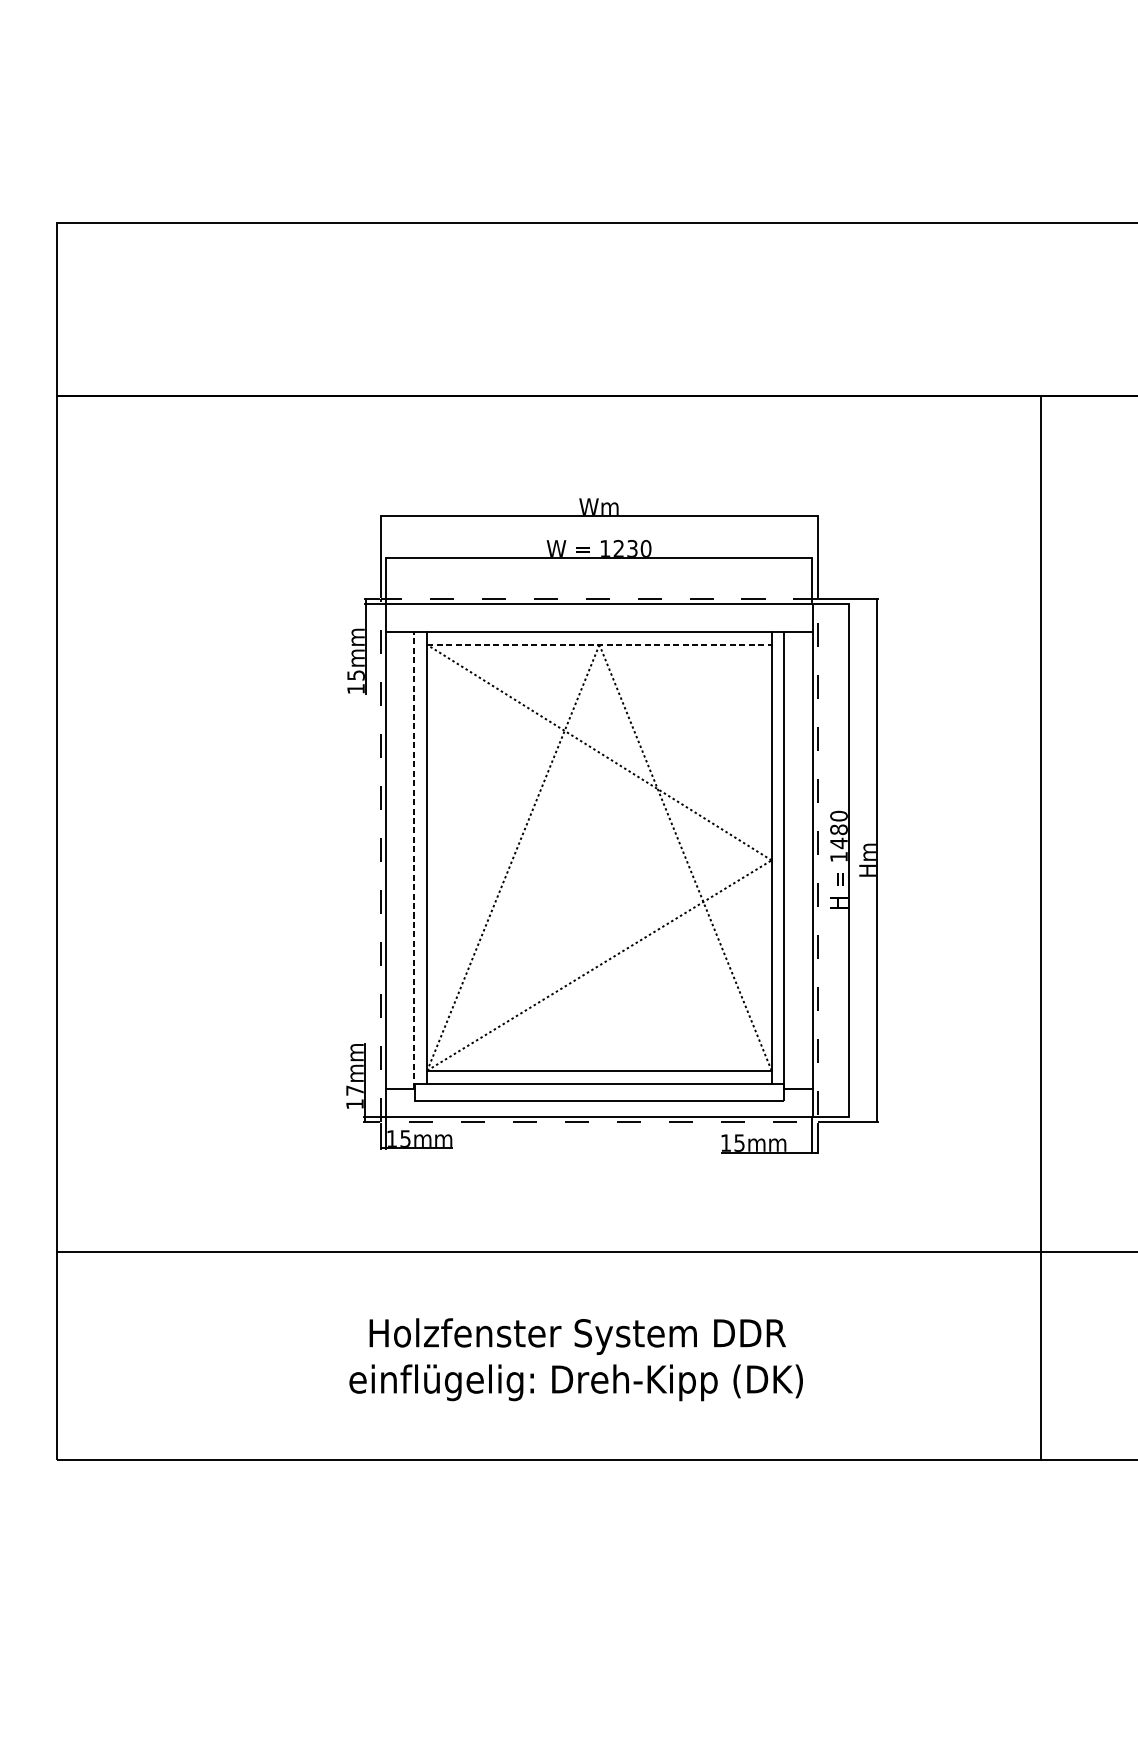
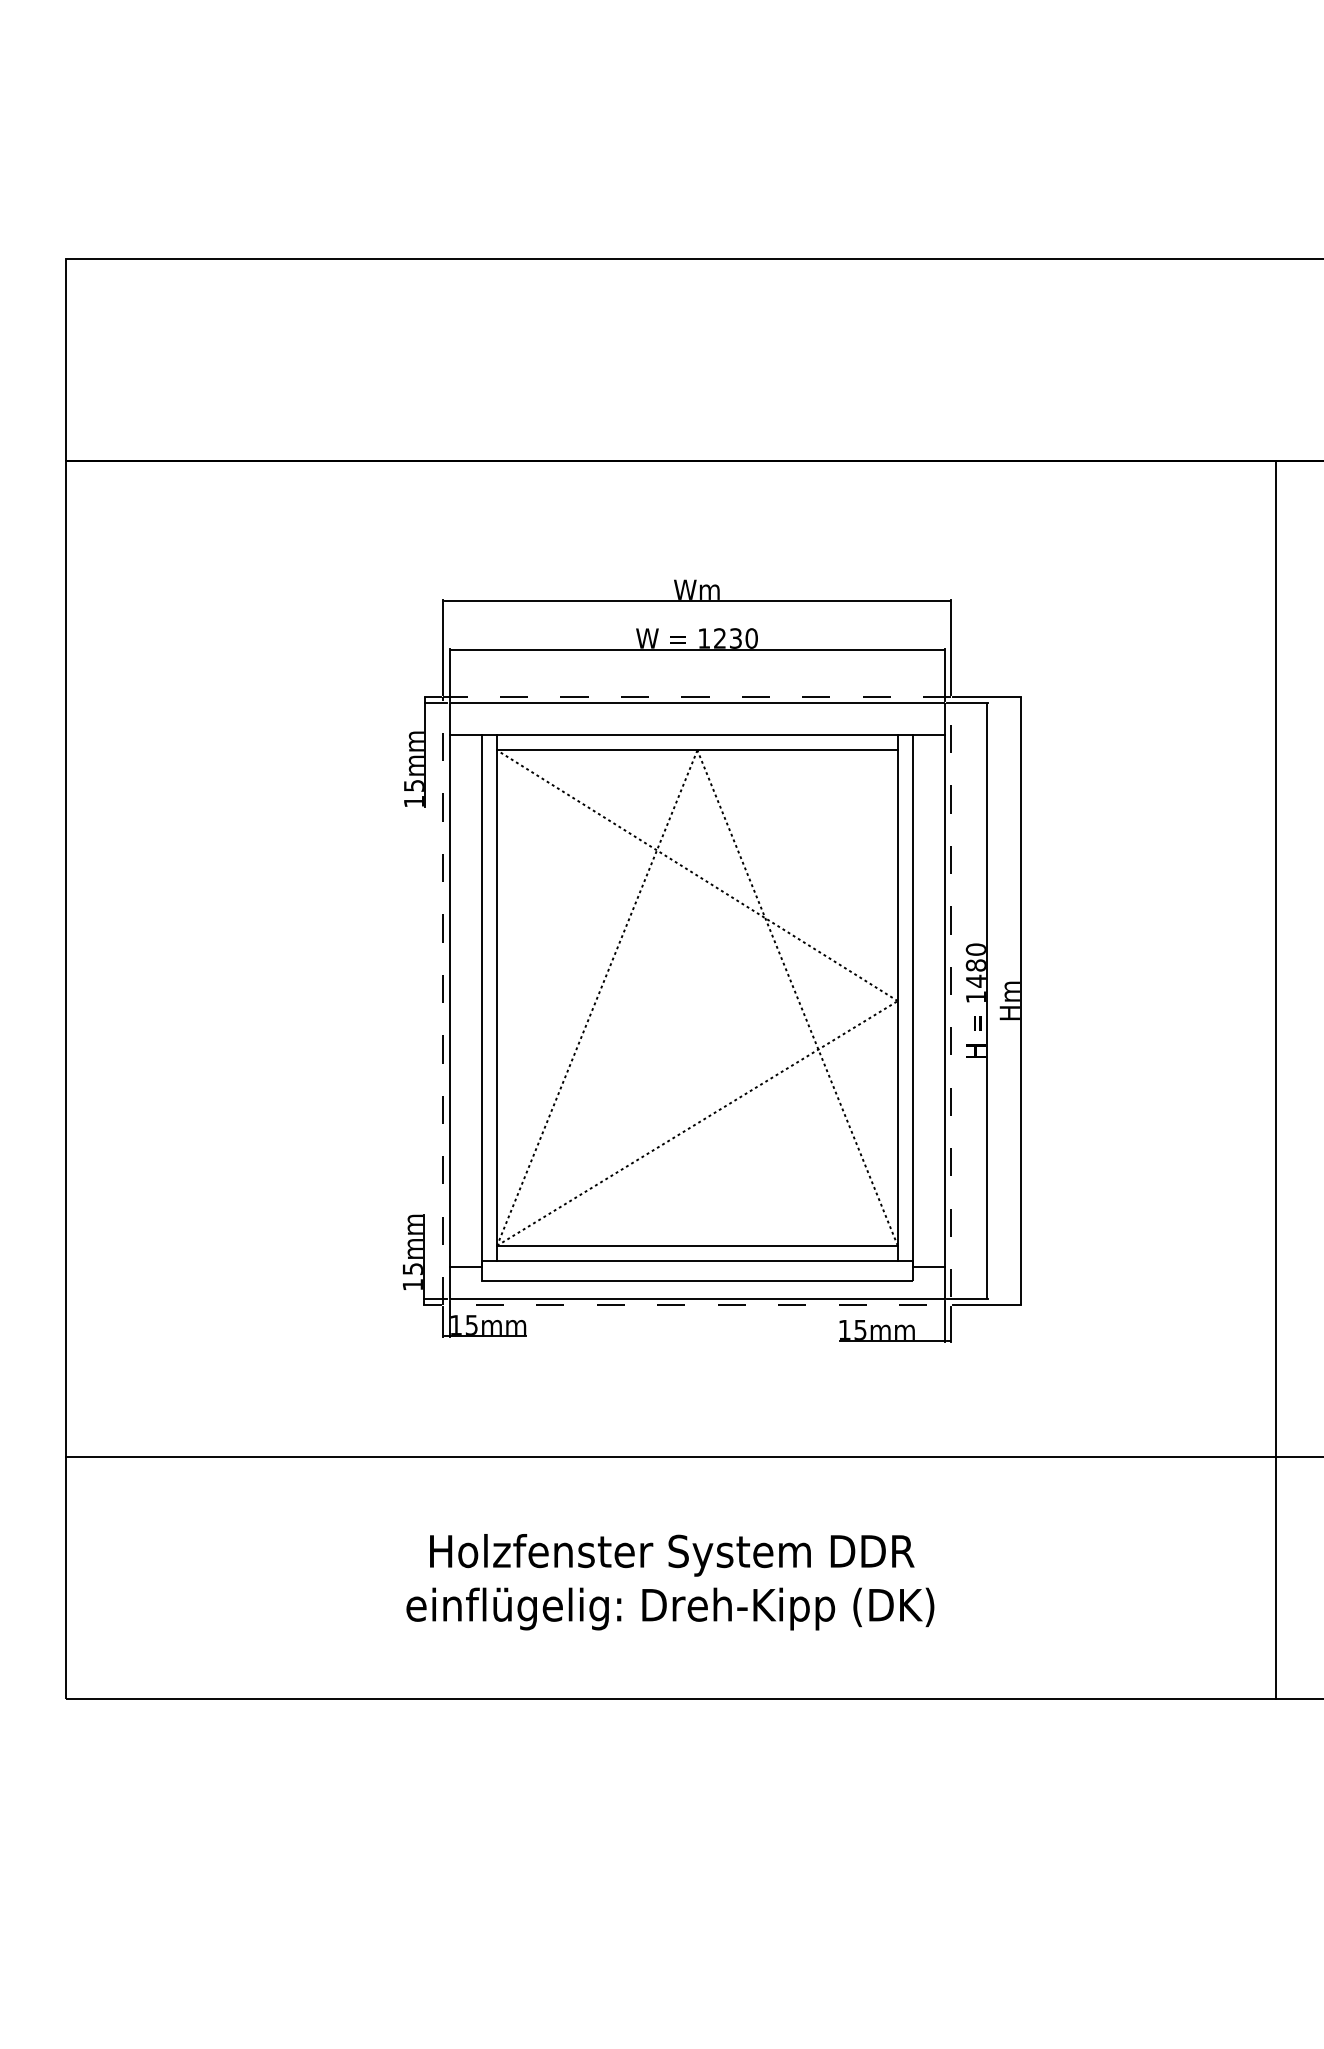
line: (599, 645) -> (697, 750), dashed -> solid
line: (414, 860) -> (482, 1001), dashed -> solid
line: (1040, 927) -> (1275, 1079), moved
text: (354, 1090) -> (412, 1268), 17mm -> 15mm

